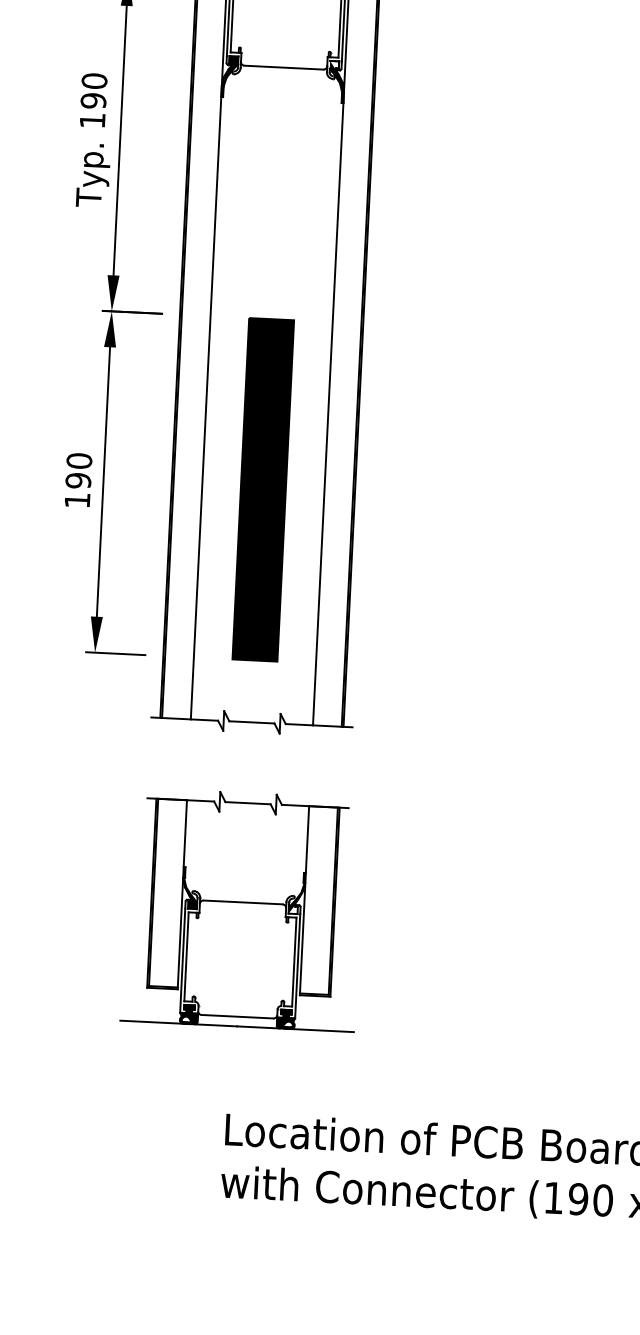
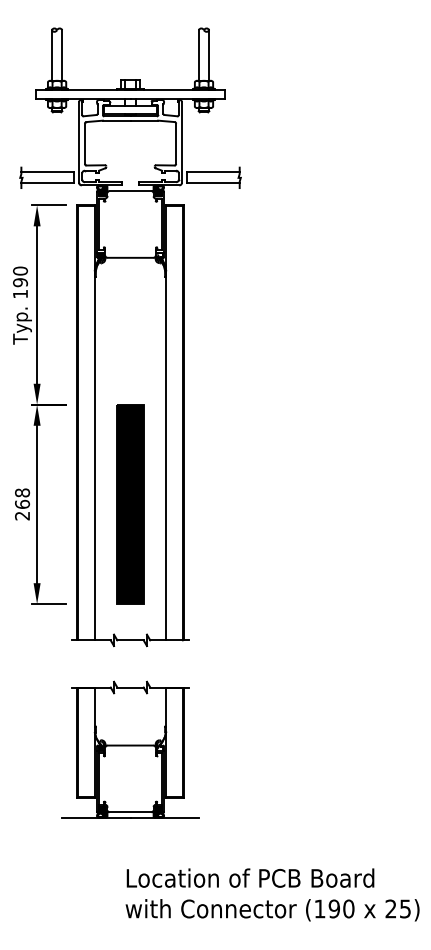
text: (78, 480) -> (22, 504), 190 -> 268

